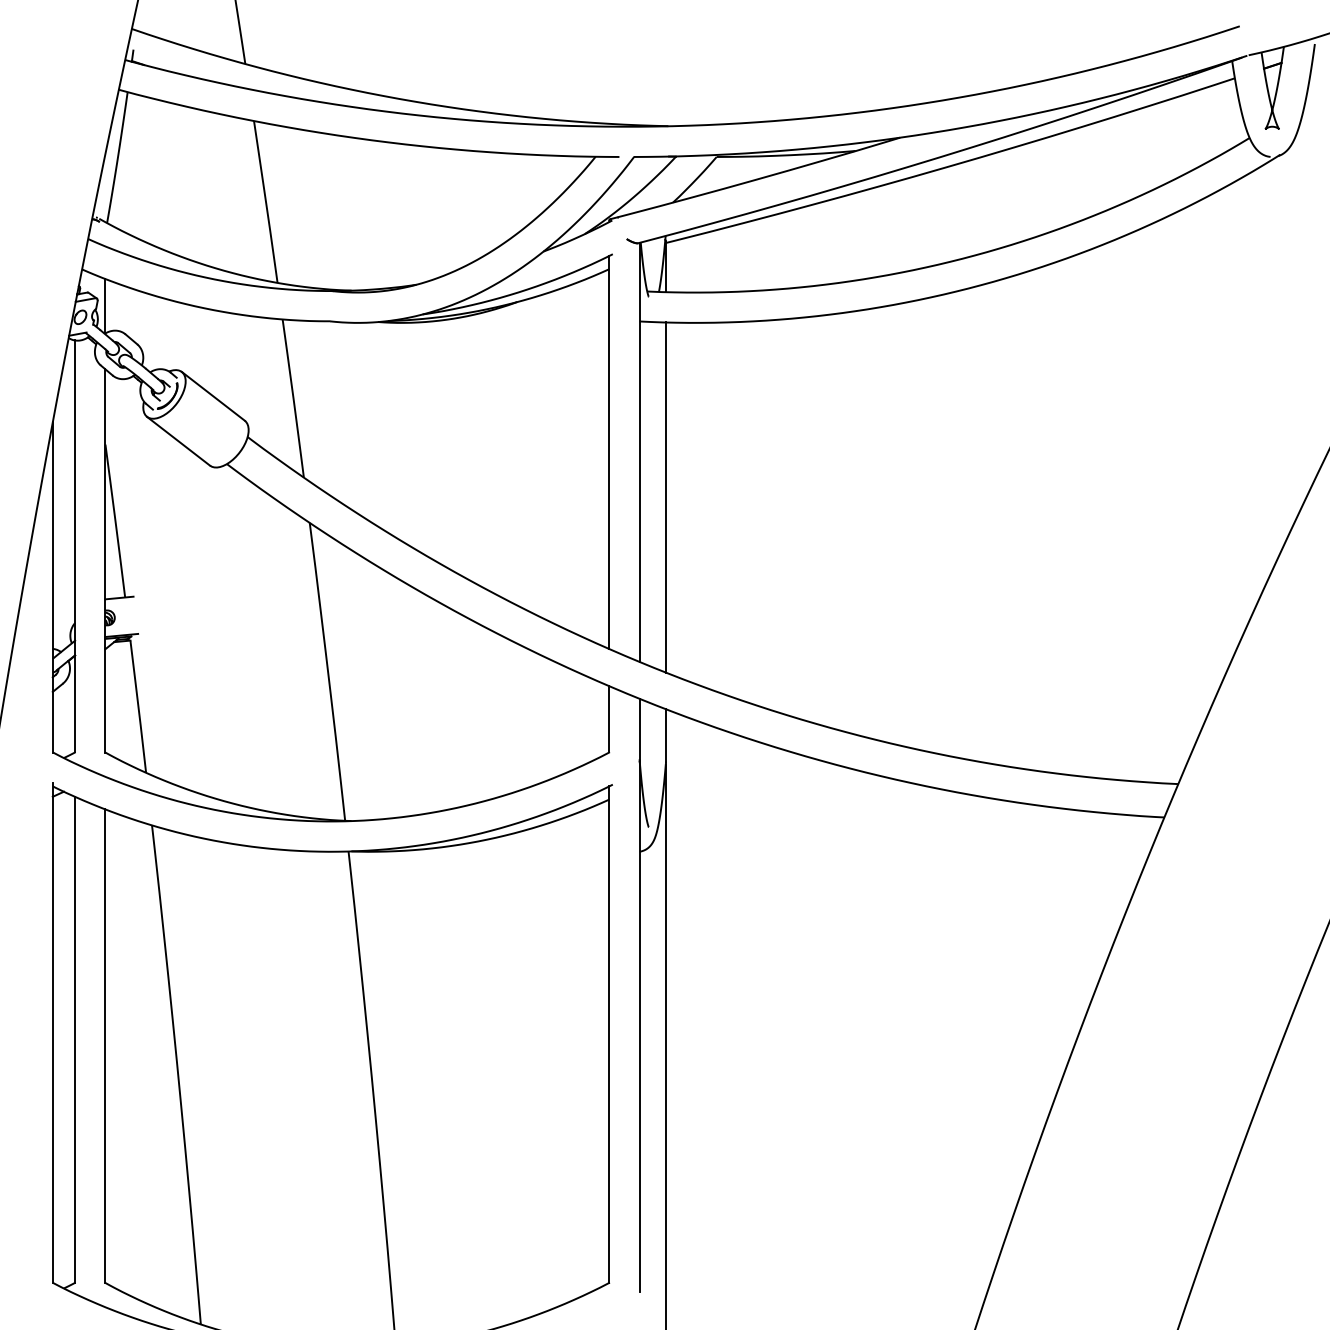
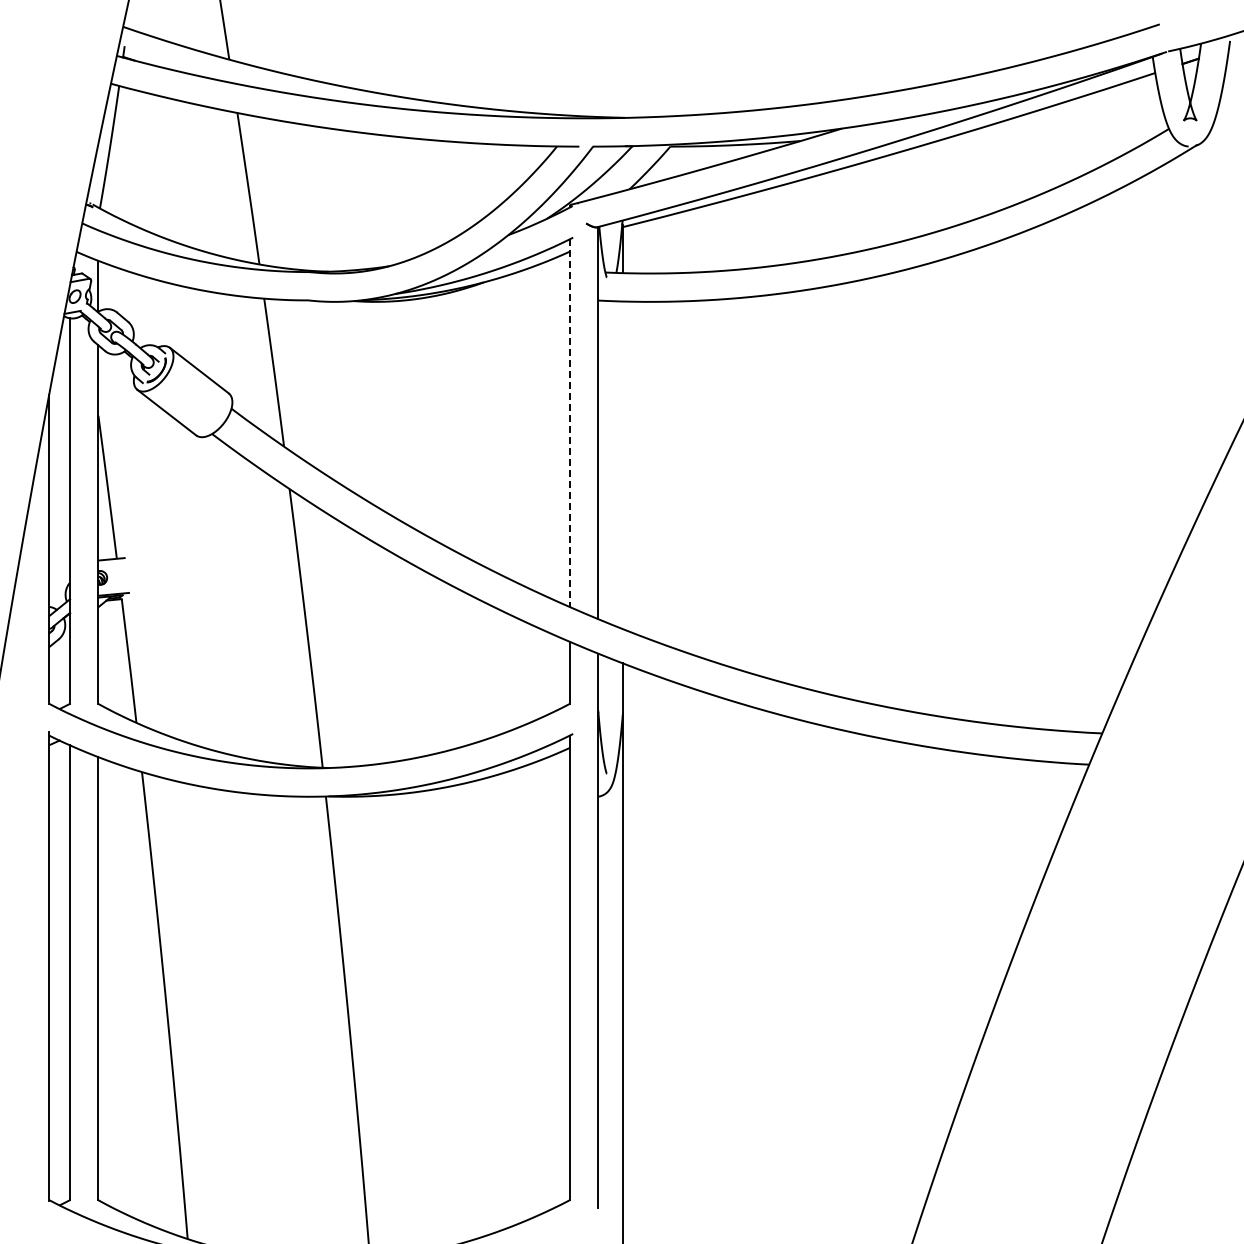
line: (608, 452) -> (569, 423), solid -> dashed
line: (665, 497) -> (622, 465), removed

